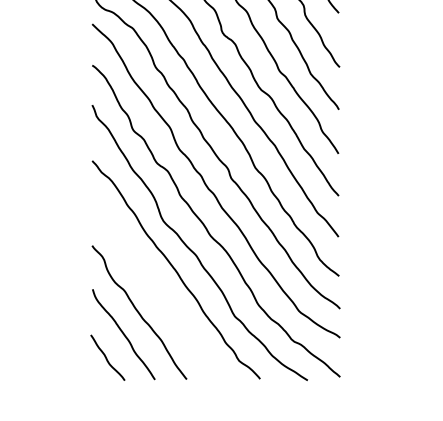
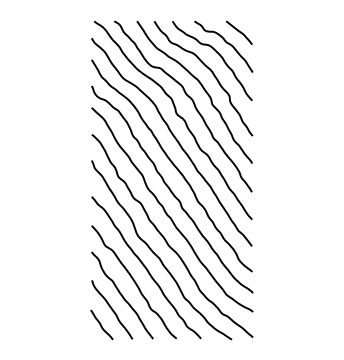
curve: (156, 291) -> (133, 281), added

